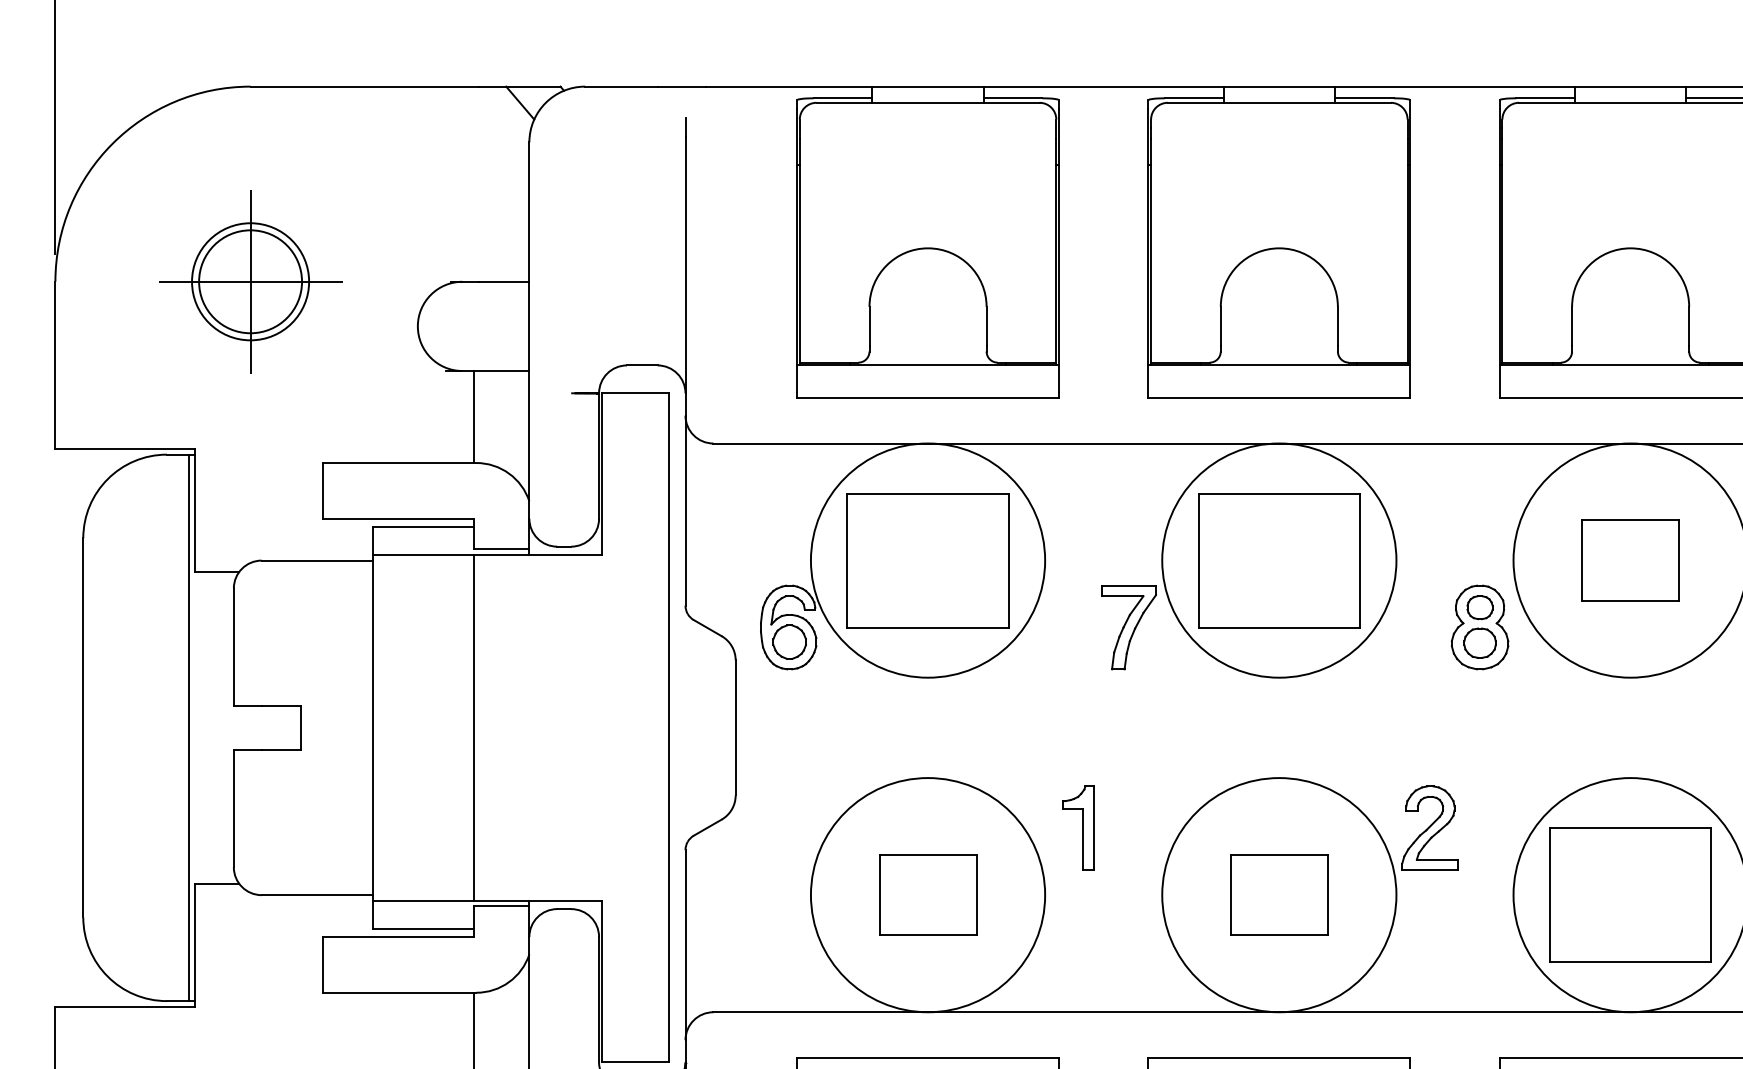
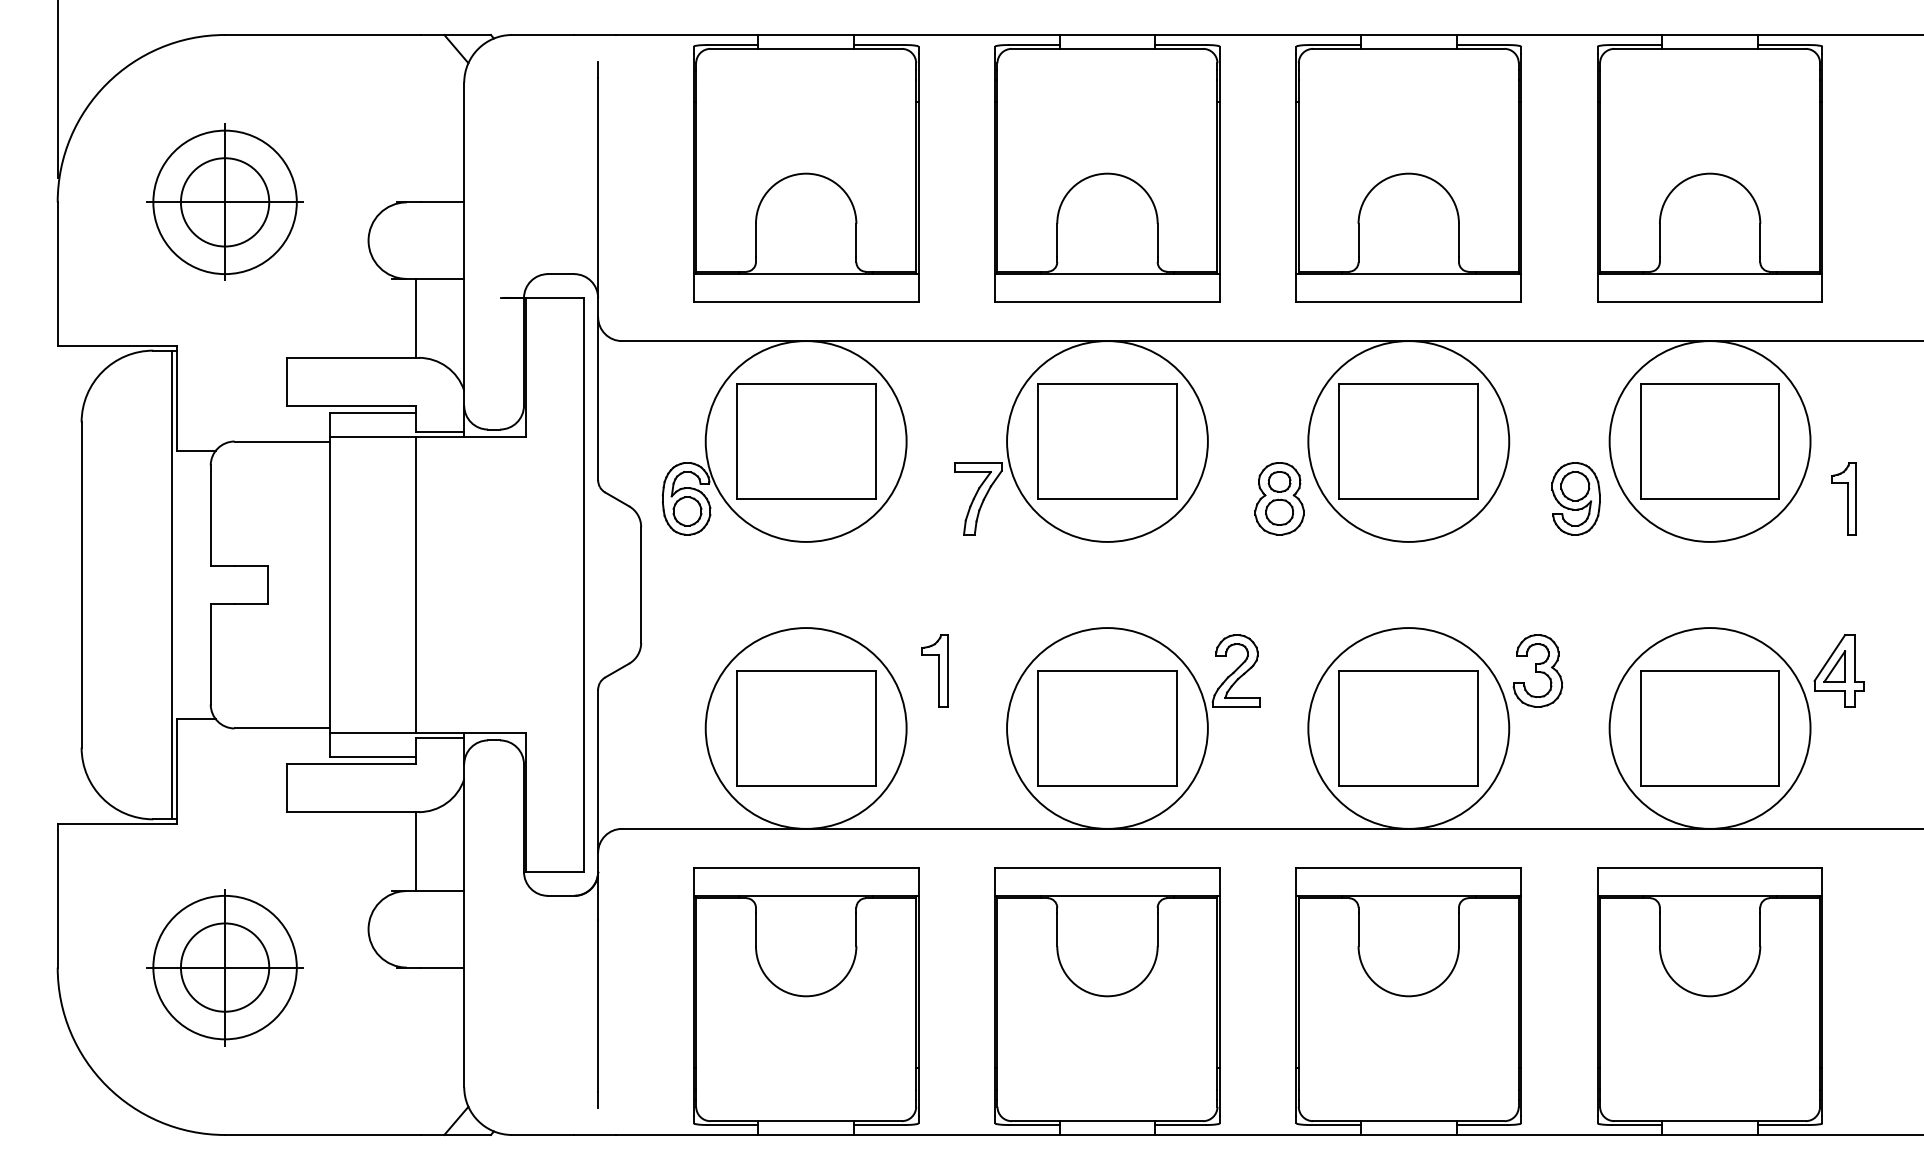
circle: (249, 281) -> (224, 202), size x1.43
part: (1630, 560) -> (1408, 441), size x1.67
part: (928, 895) -> (806, 728), size x1.67
part: (1279, 895) -> (1107, 728), size x1.67

